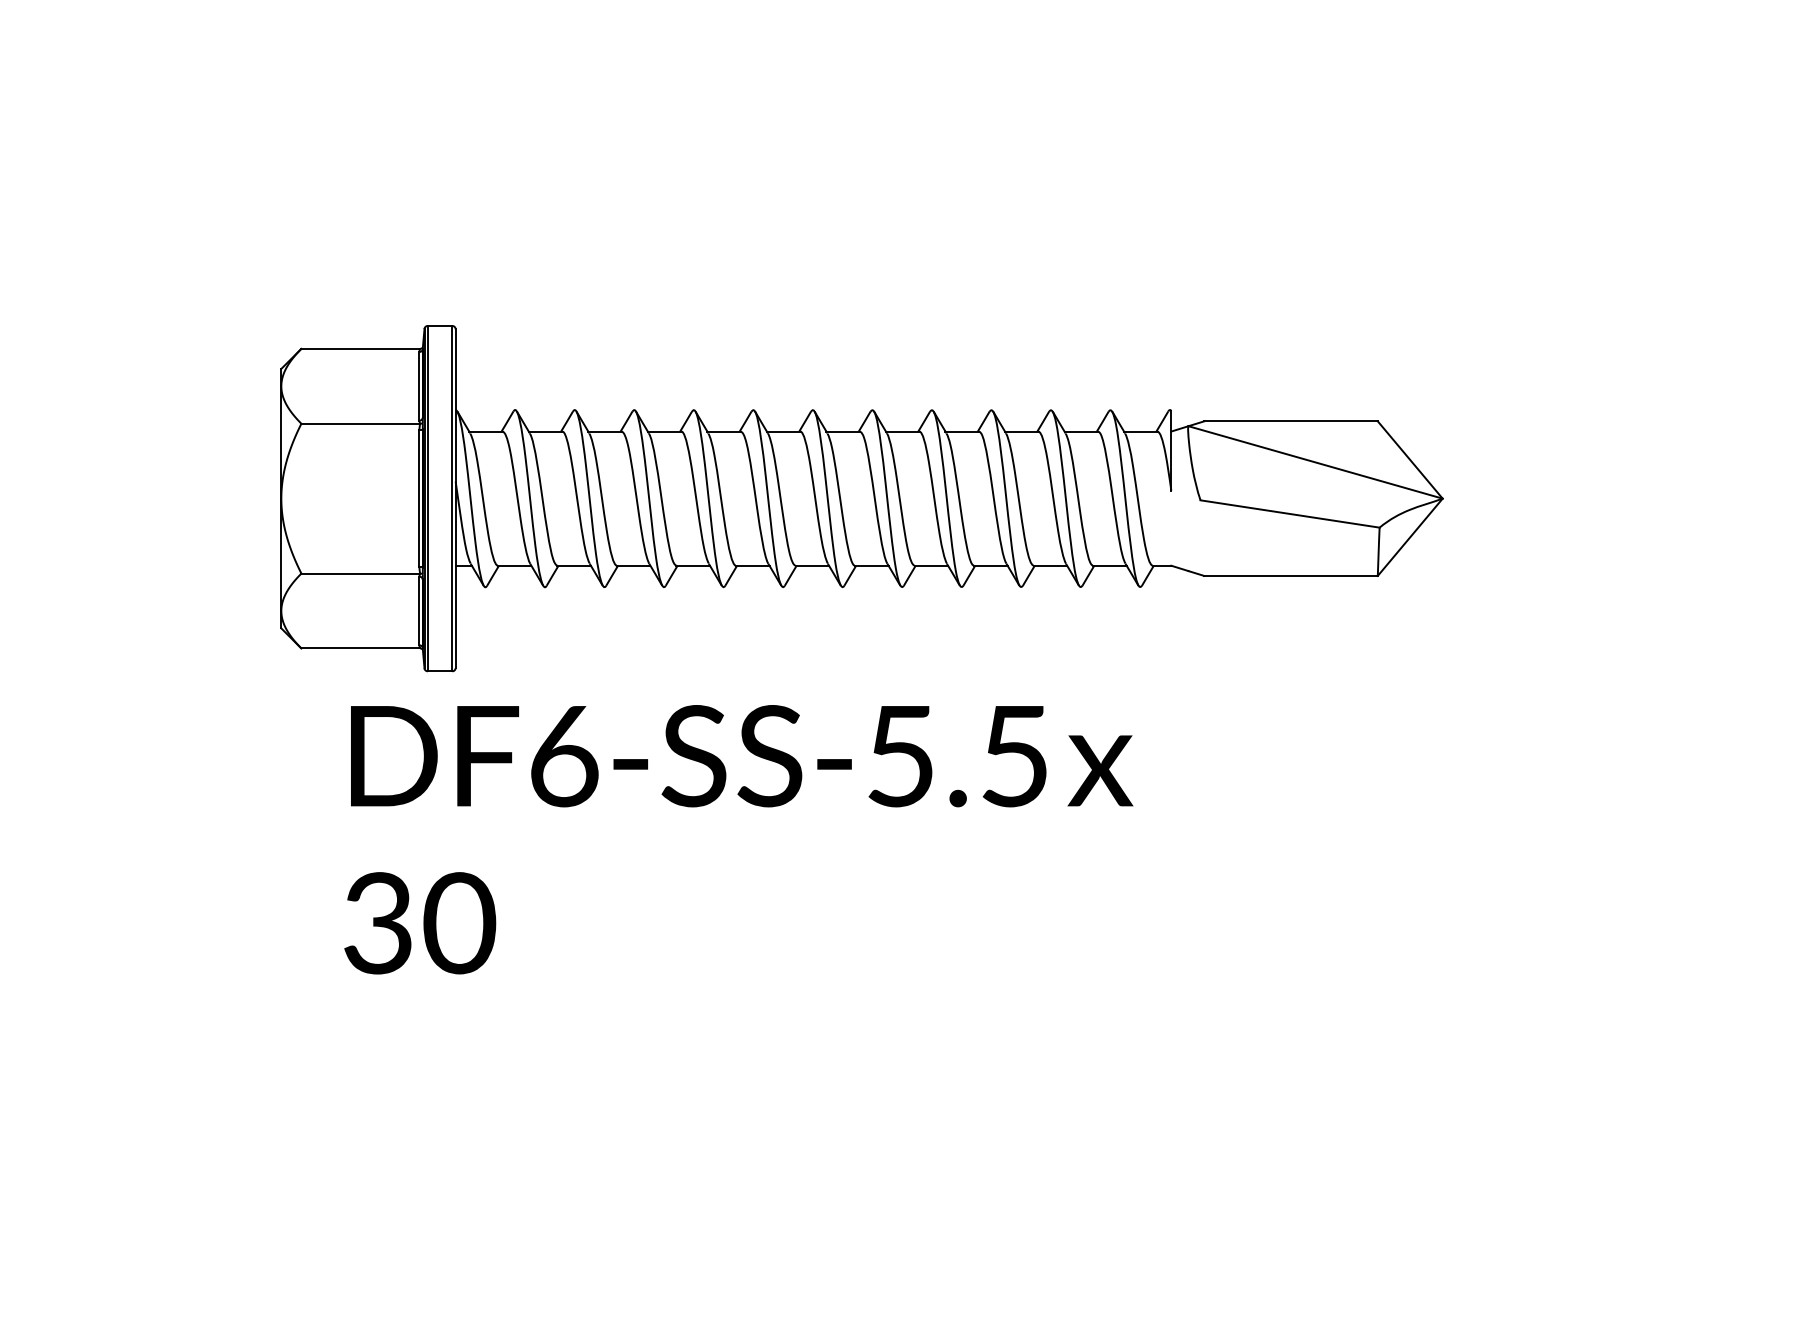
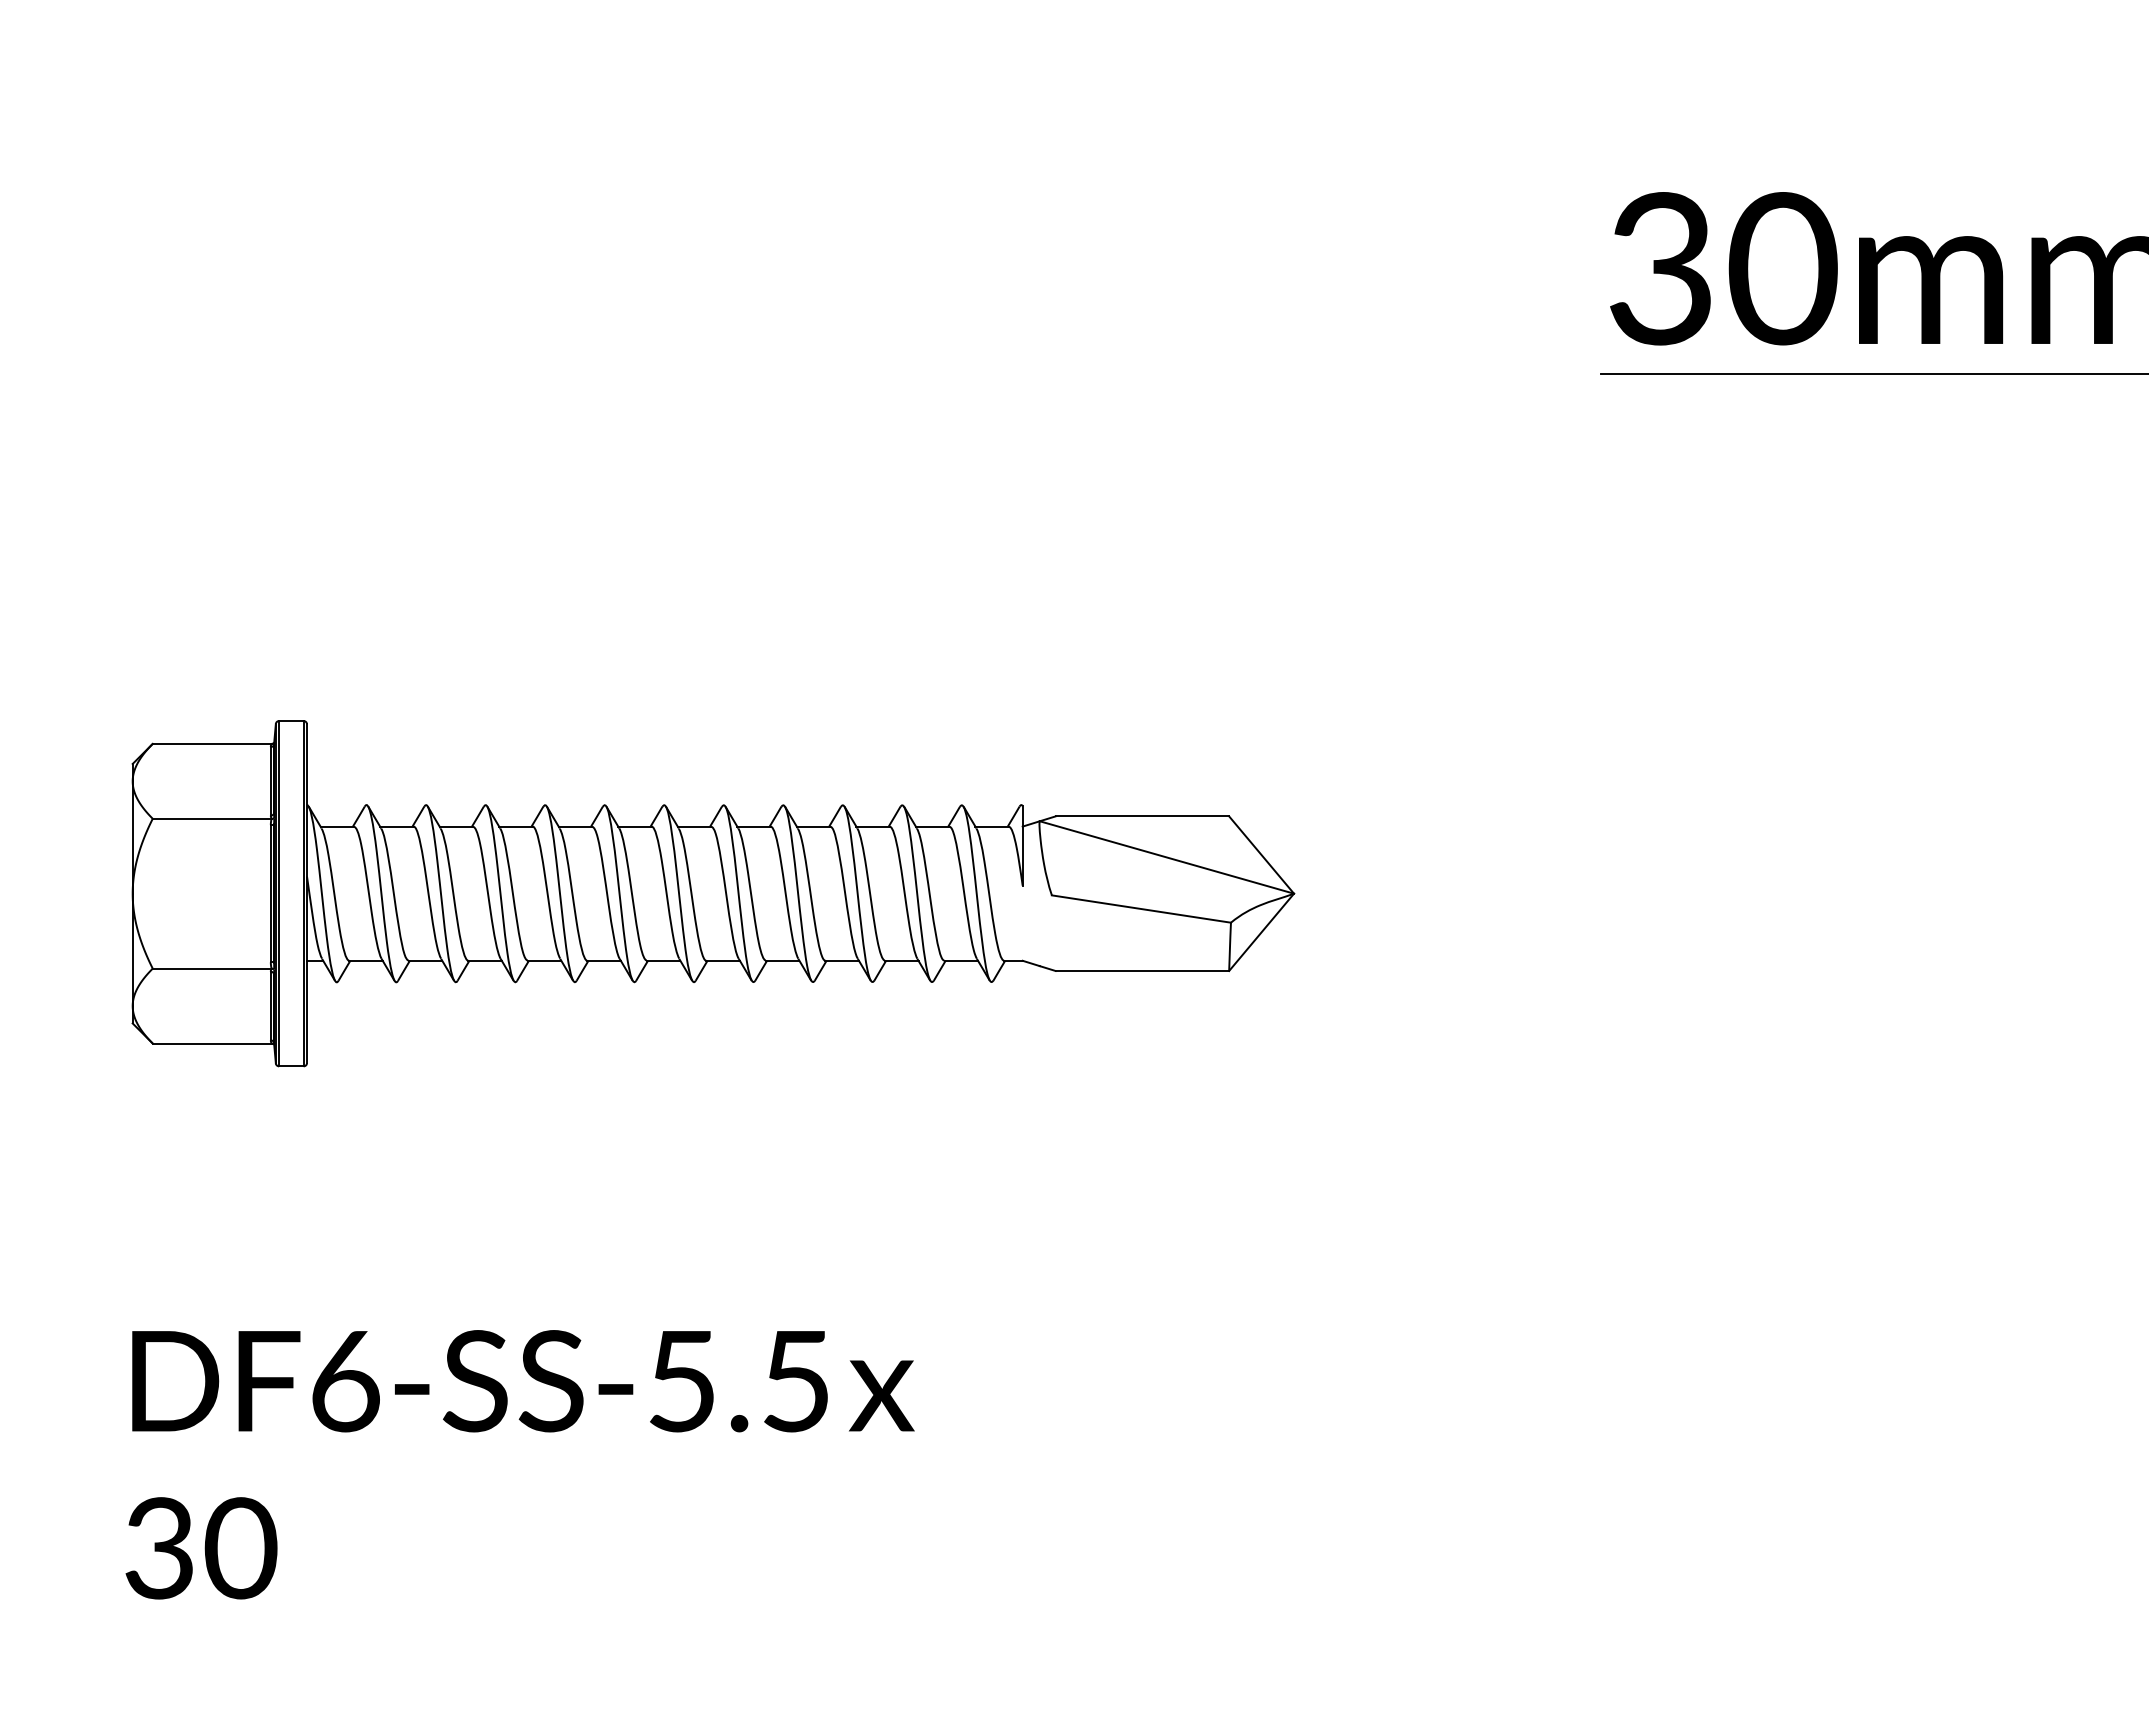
text: (738, 839) -> (519, 1464), moved

